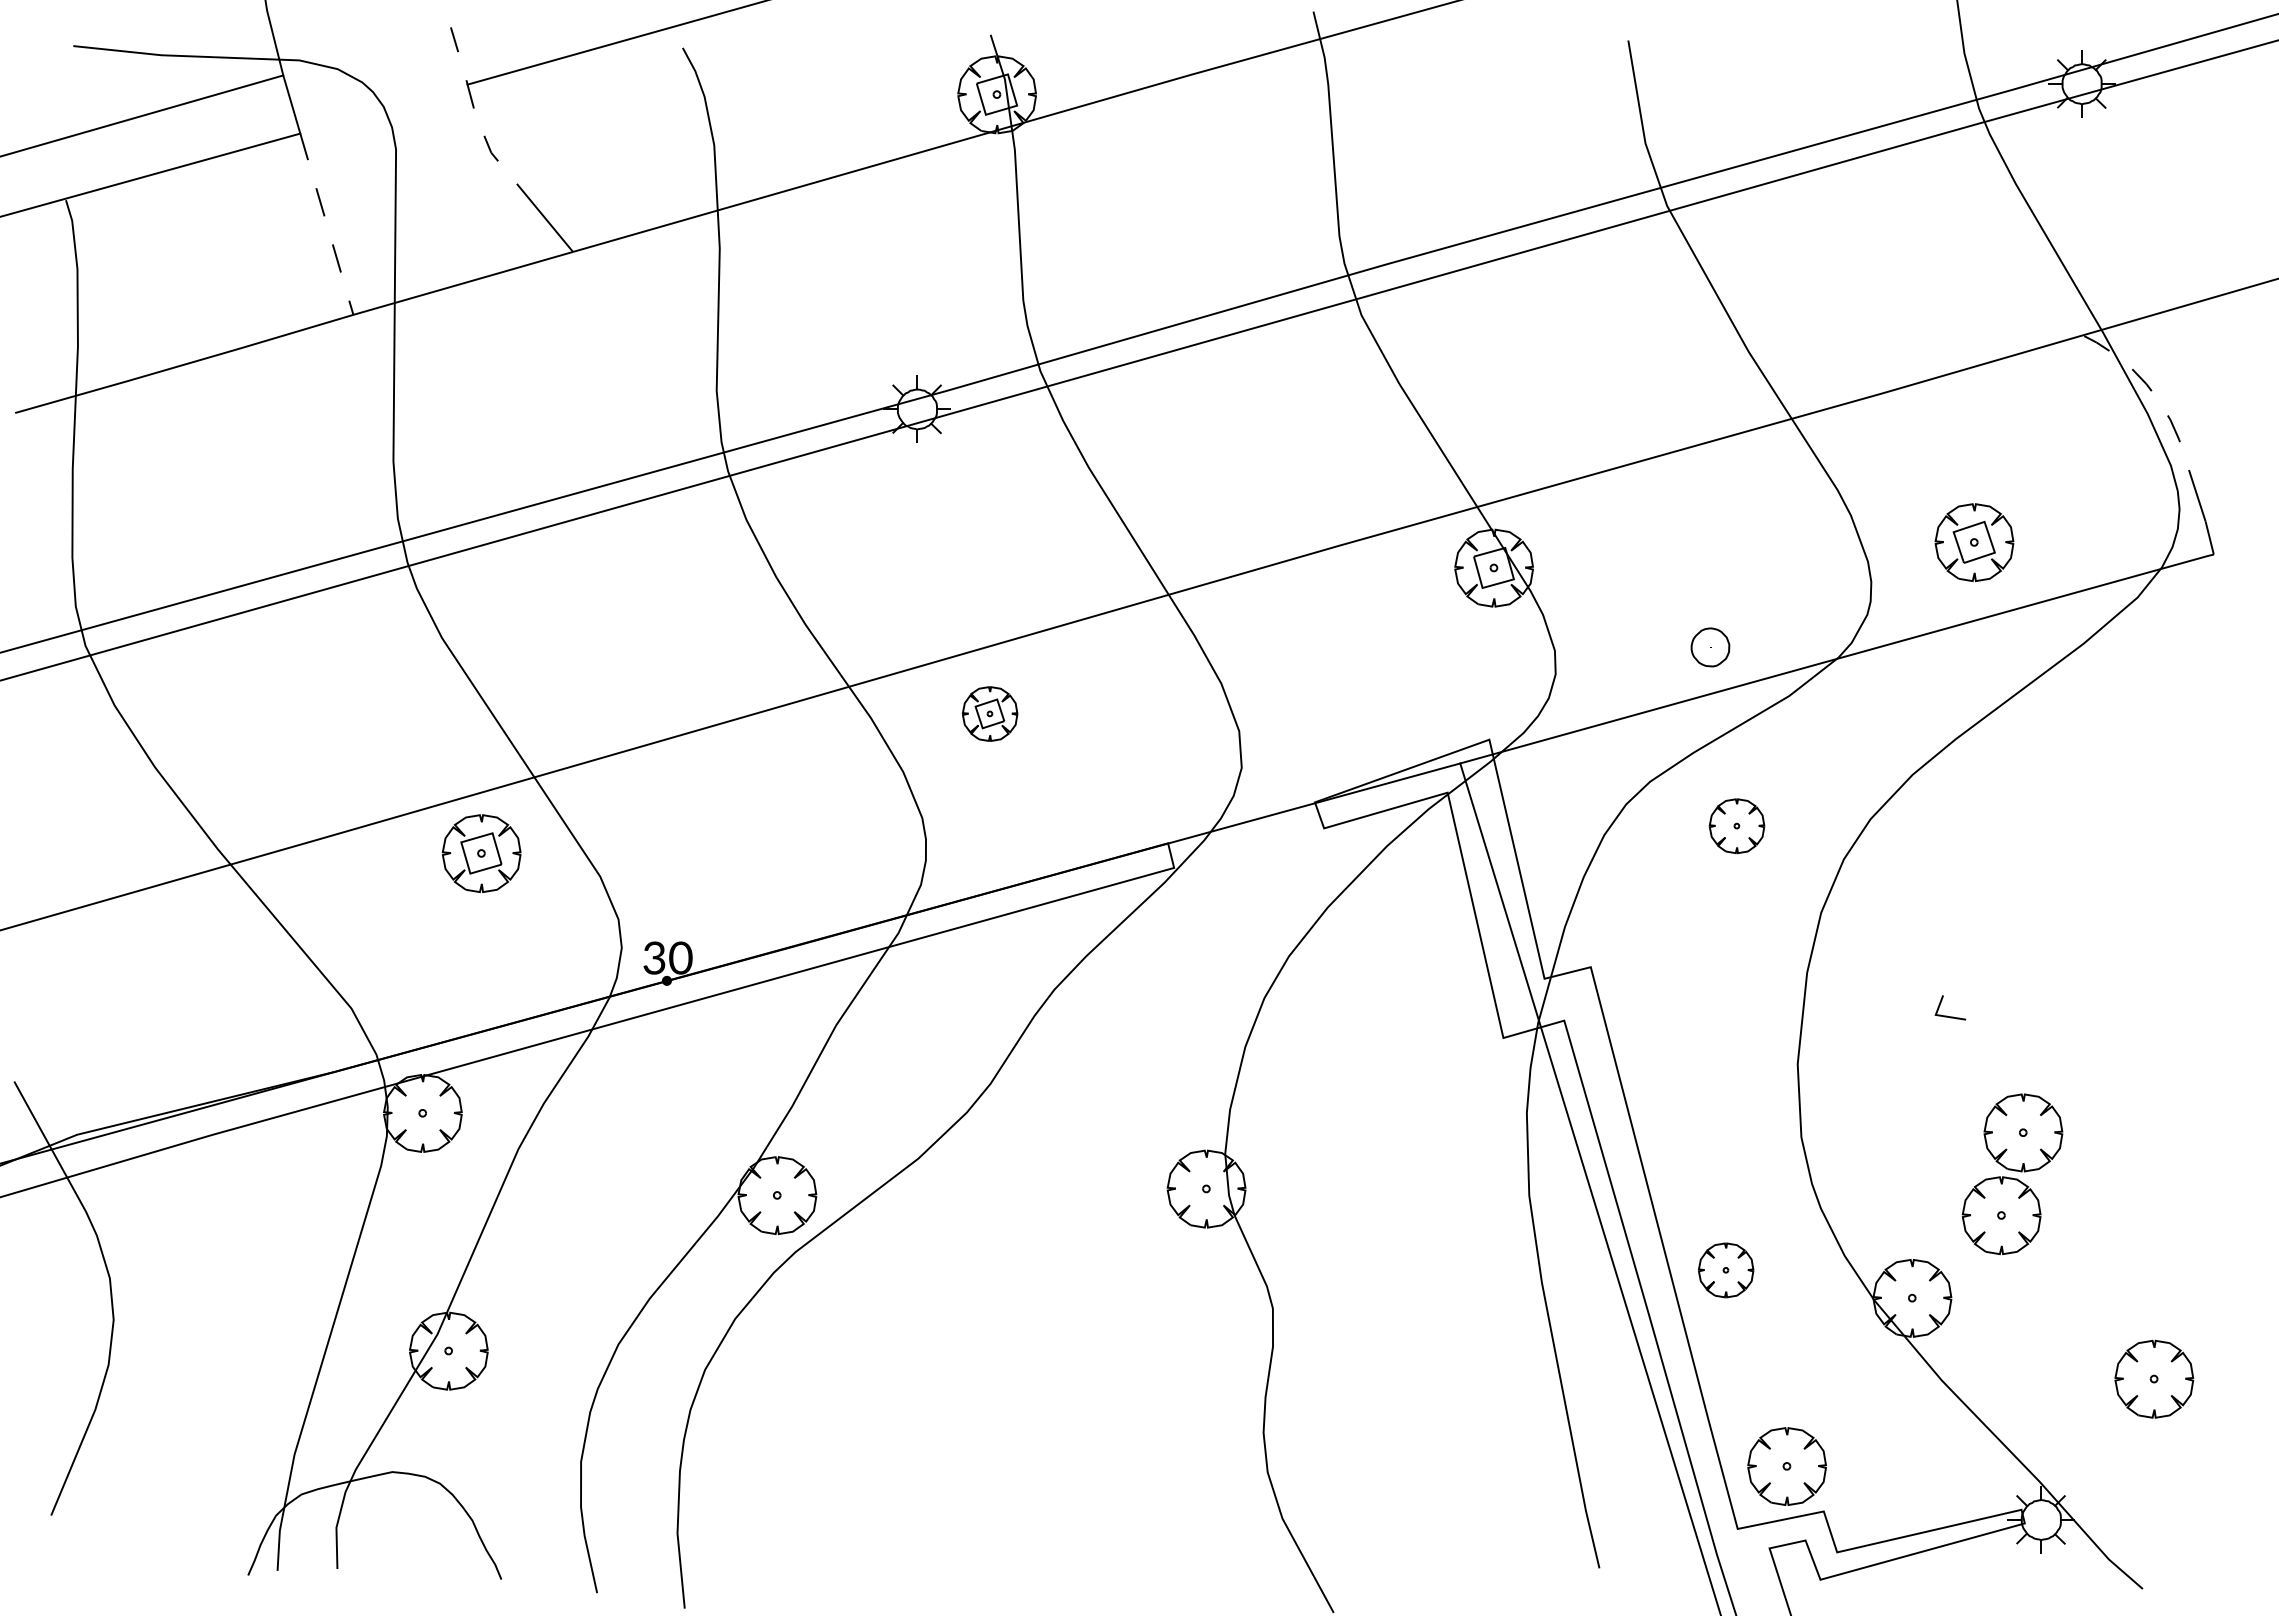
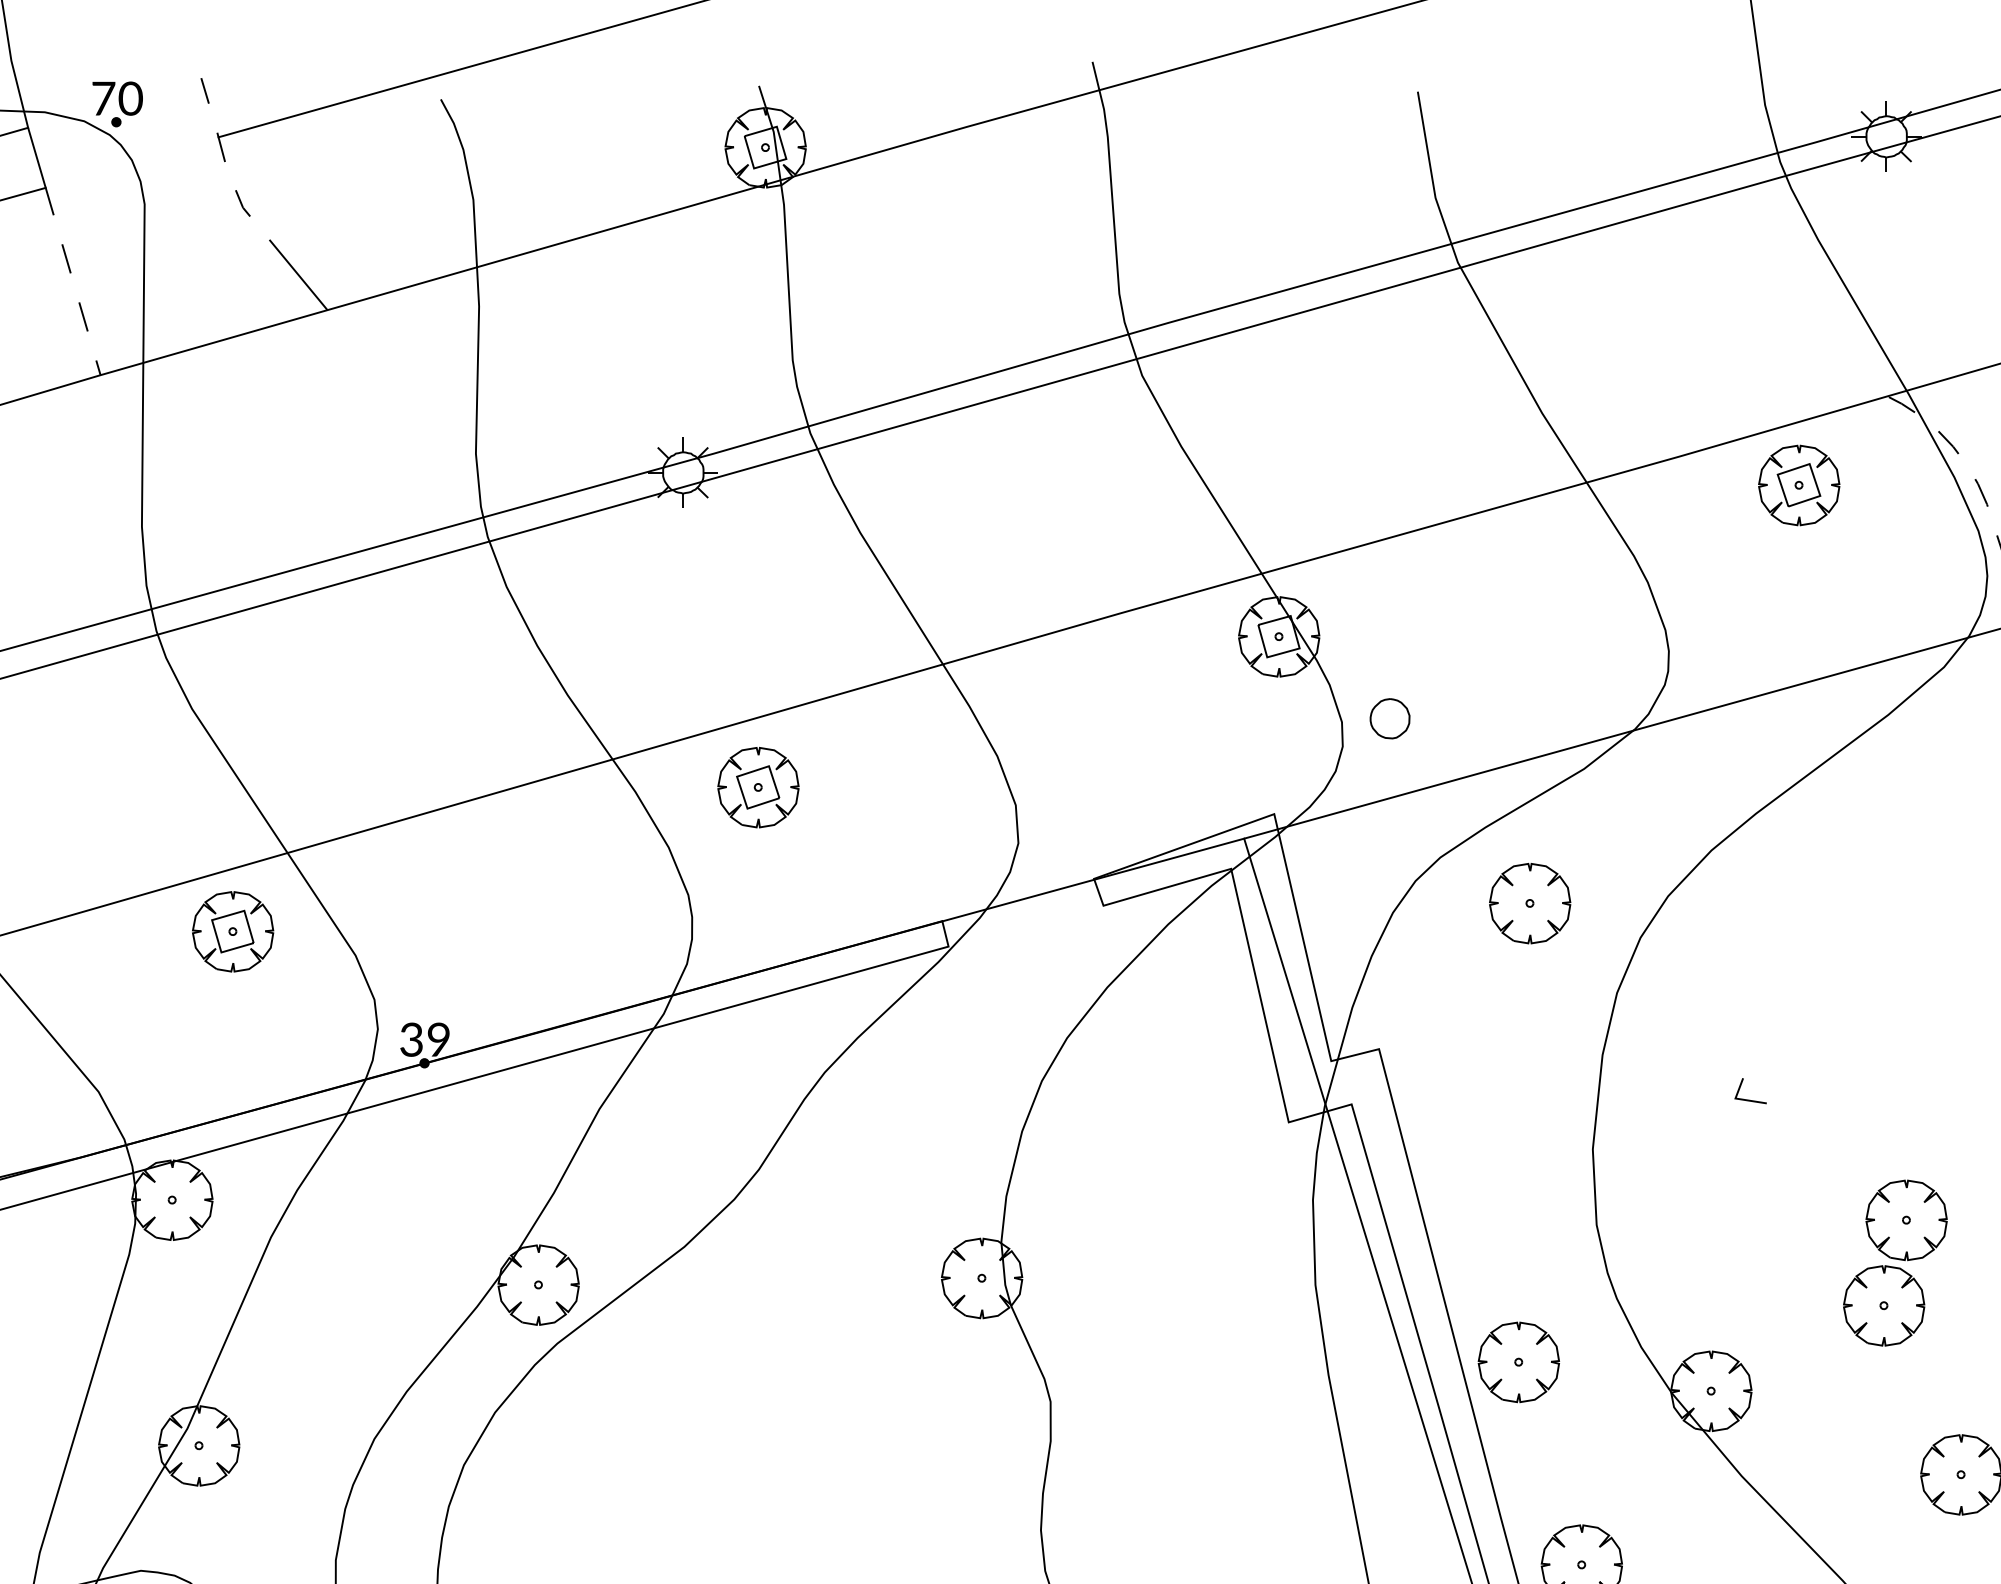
part: (369, 52) -> (117, 104), added
part: (1974, 542) -> (1799, 485), moved
part: (1710, 647) -> (1390, 718), moved
part: (989, 713) -> (757, 787), size x1.43
part: (1736, 825) -> (1529, 902), size x1.43
text: (680, 958) -> (438, 1040), 30 -> 39
part: (2012, 1174) -> (1895, 1263), moved
part: (1725, 1270) -> (1518, 1362), size x1.43

